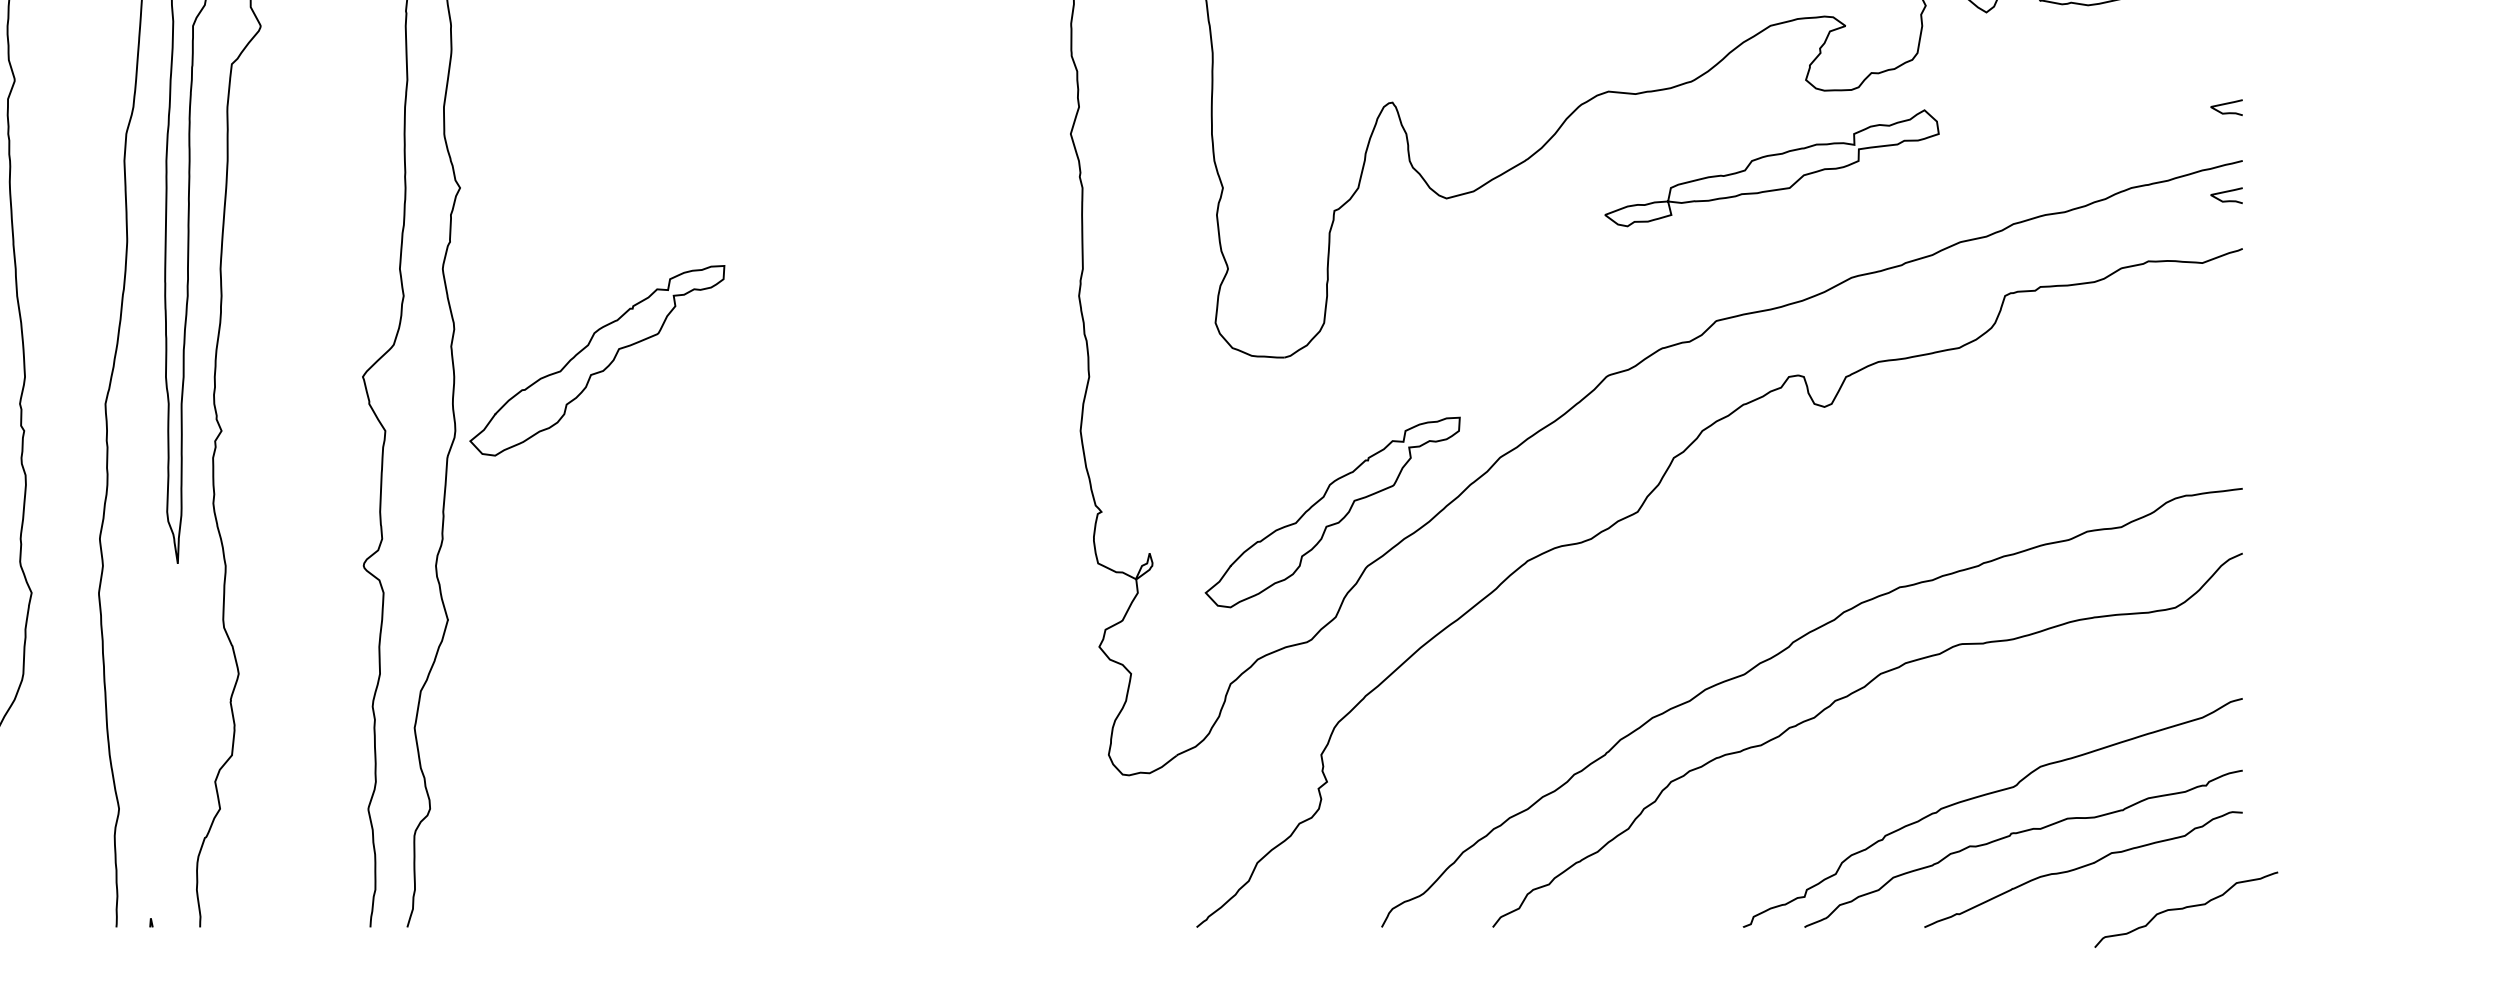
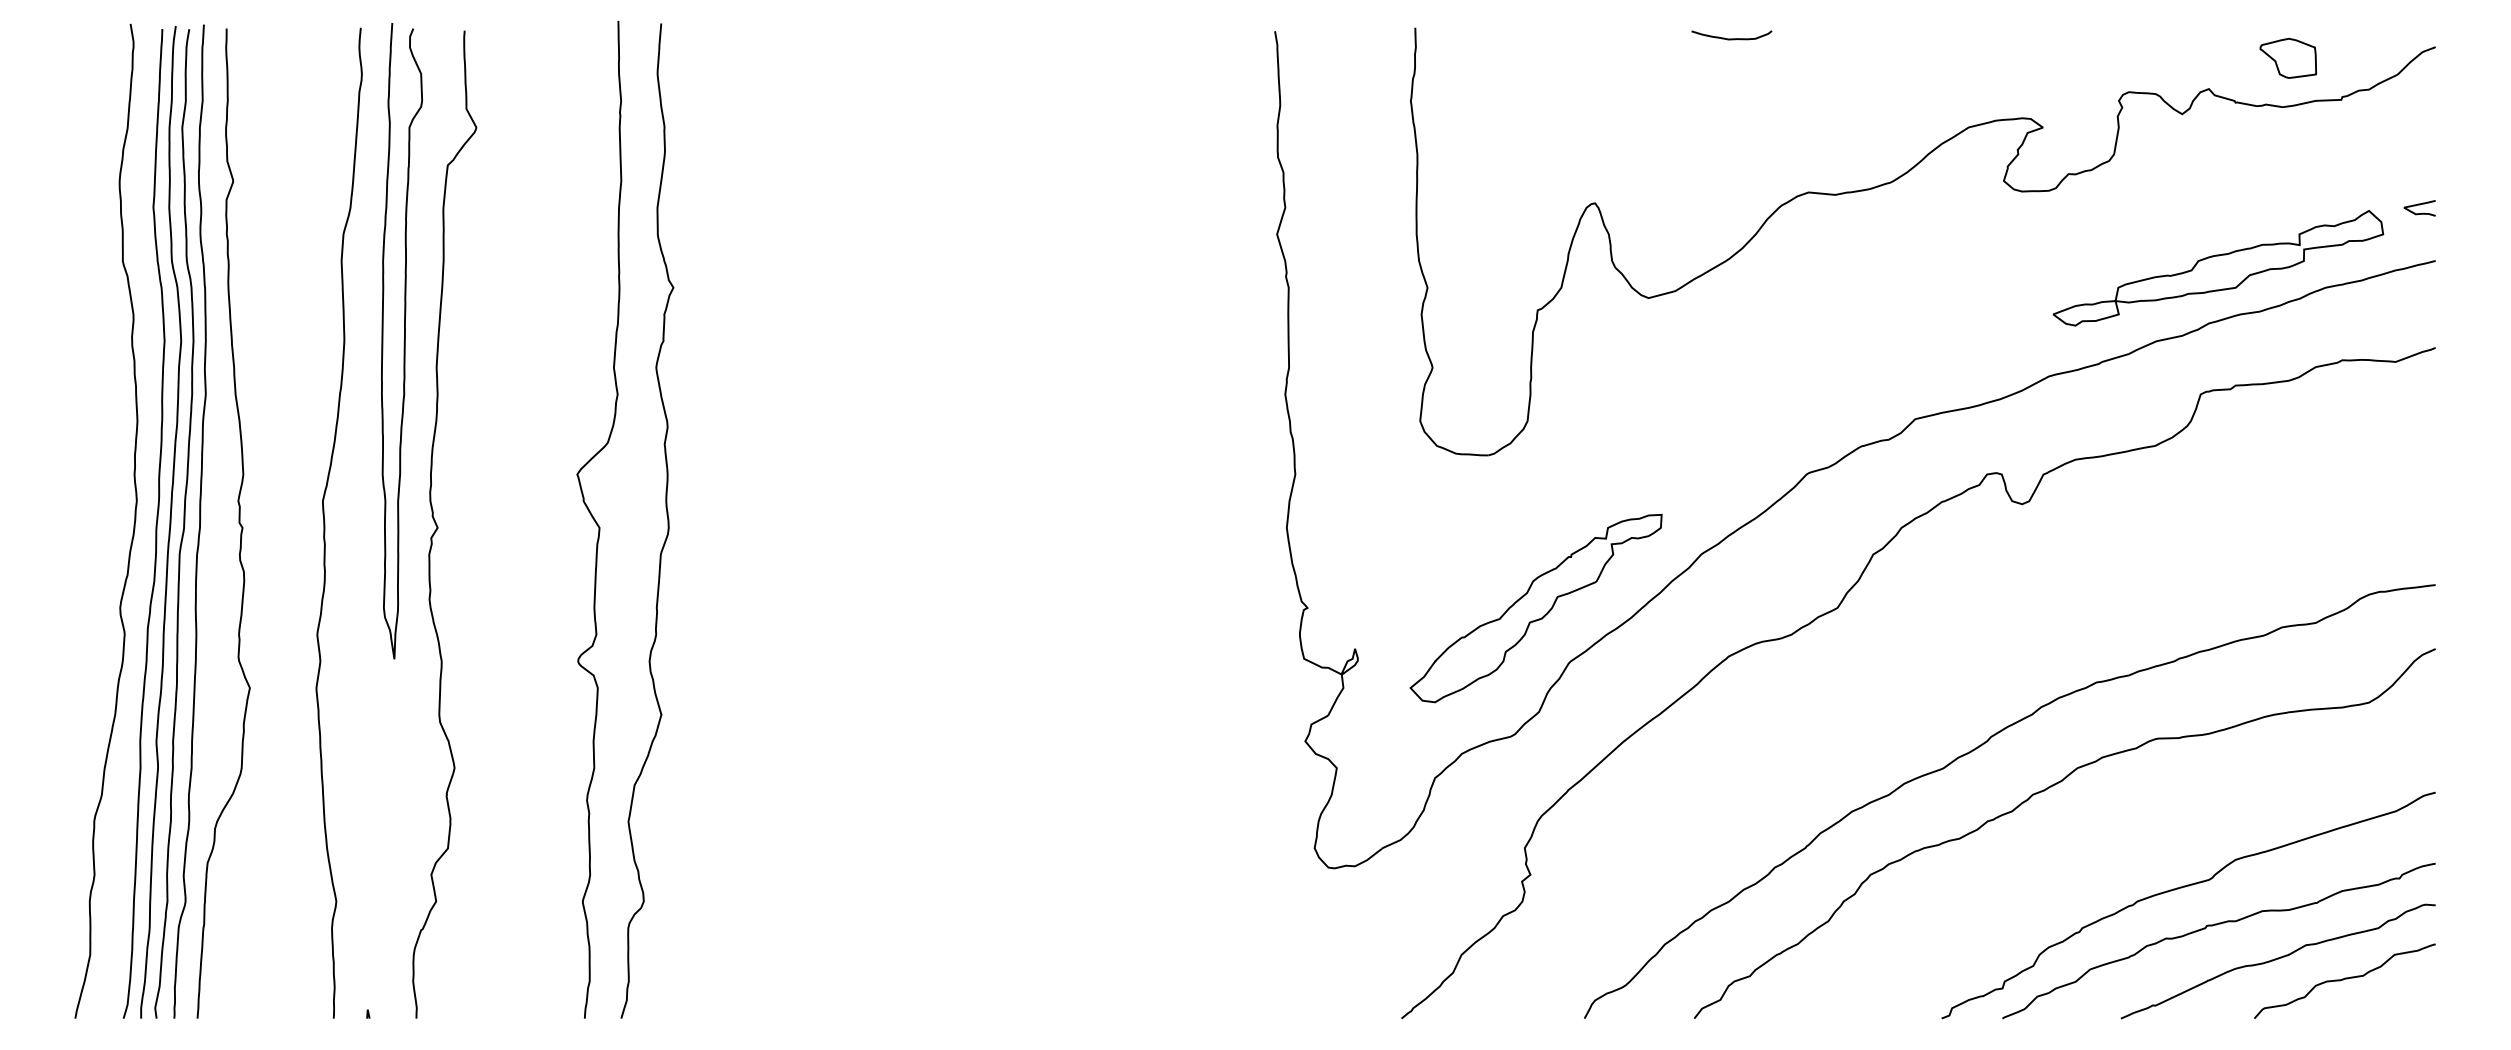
part: (1772, 168) -> (2218, 268), moved
curve: (2226, 192) -> (2419, 292), removed
part: (596, 360) -> (808, 458), removed
curve: (2185, 908) -> (2344, 979), moved

